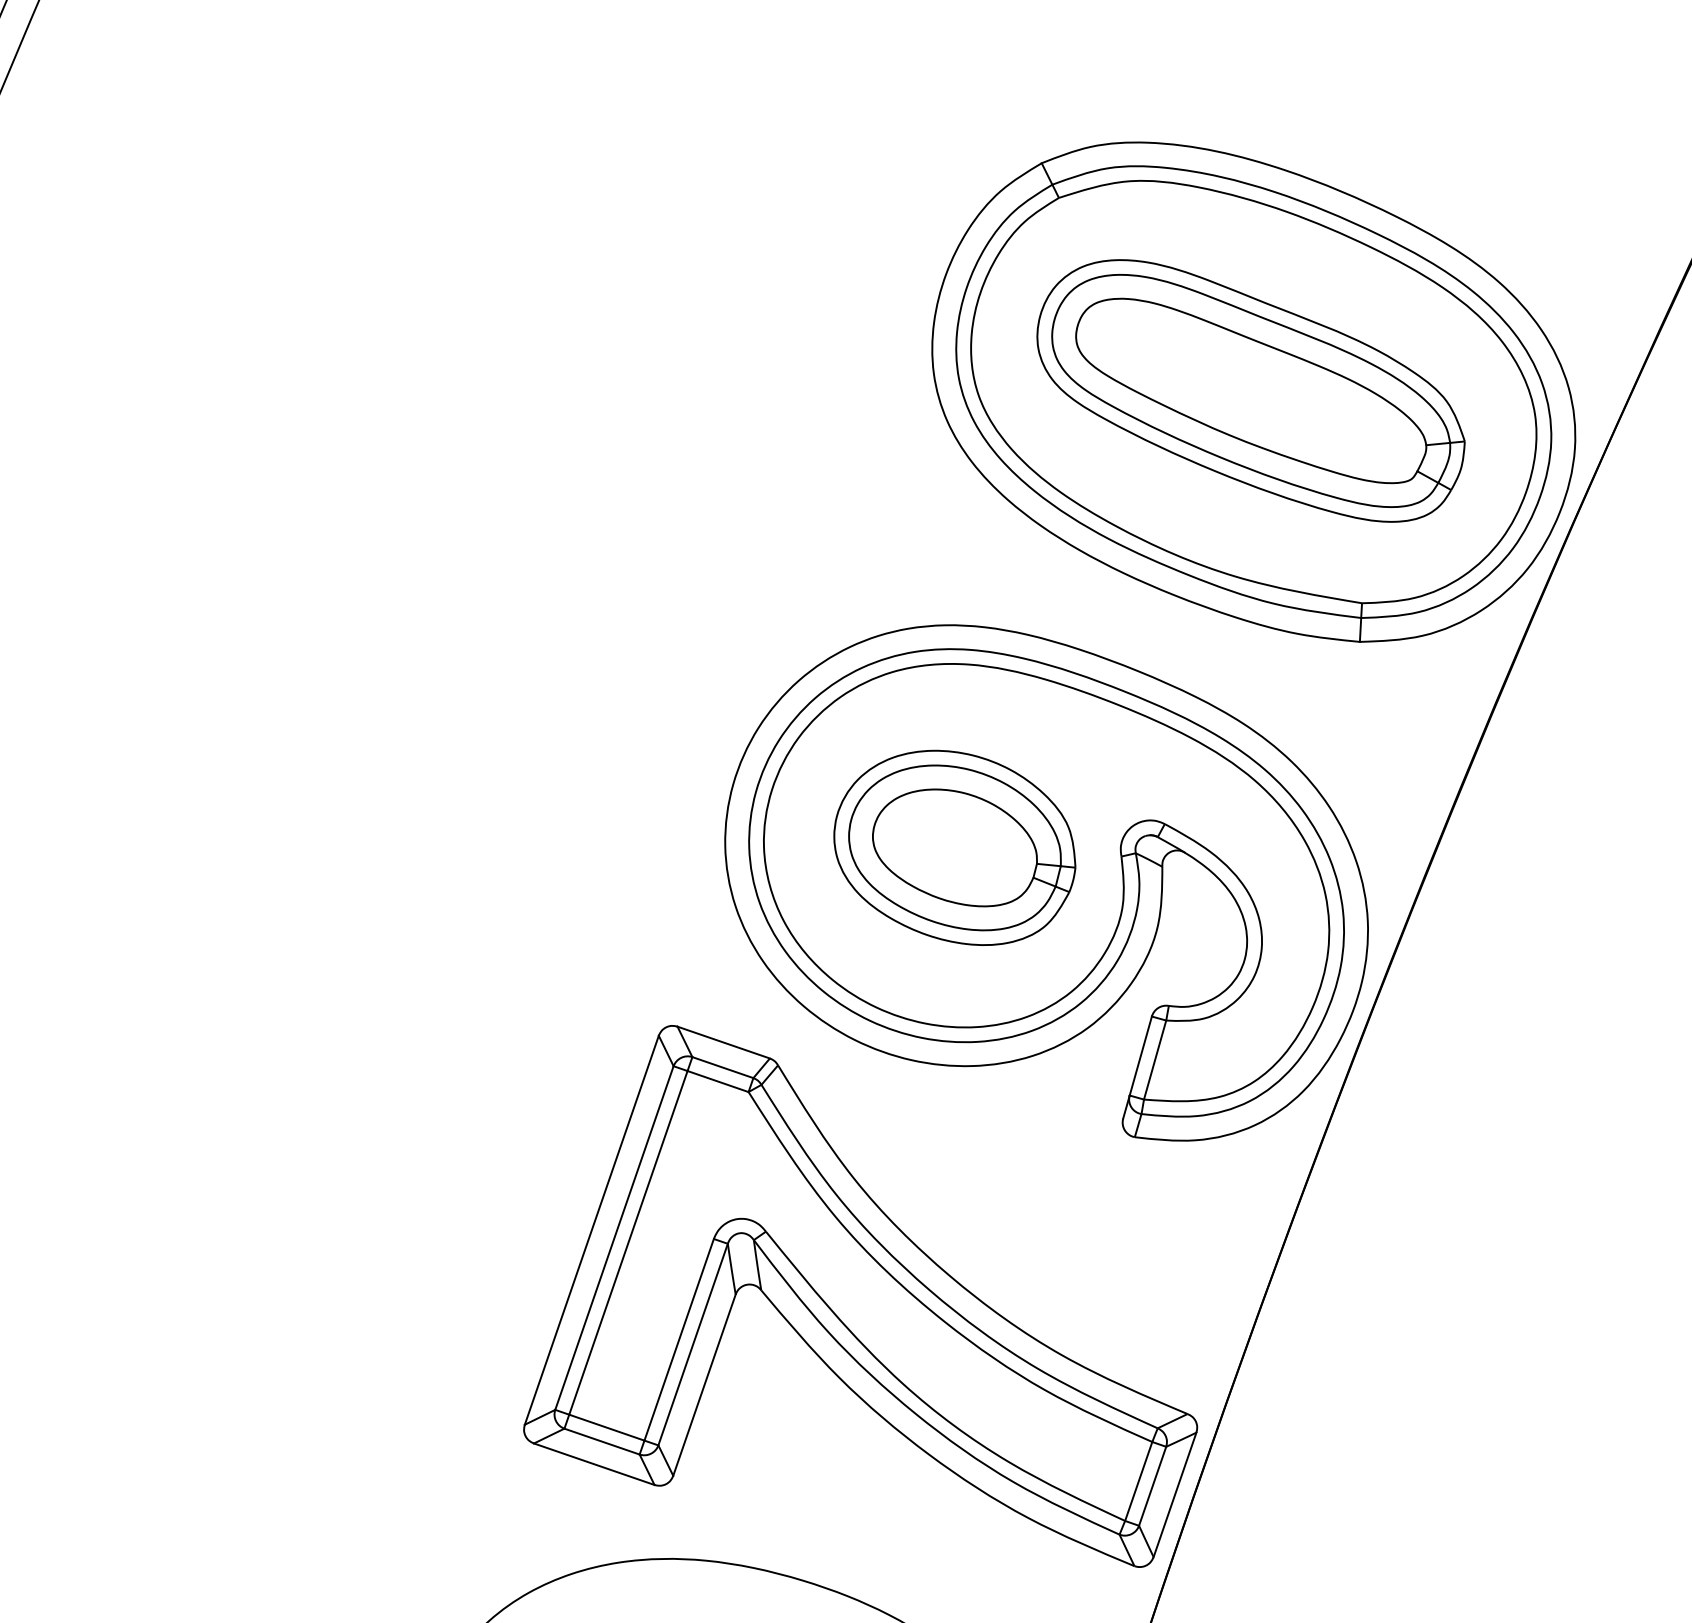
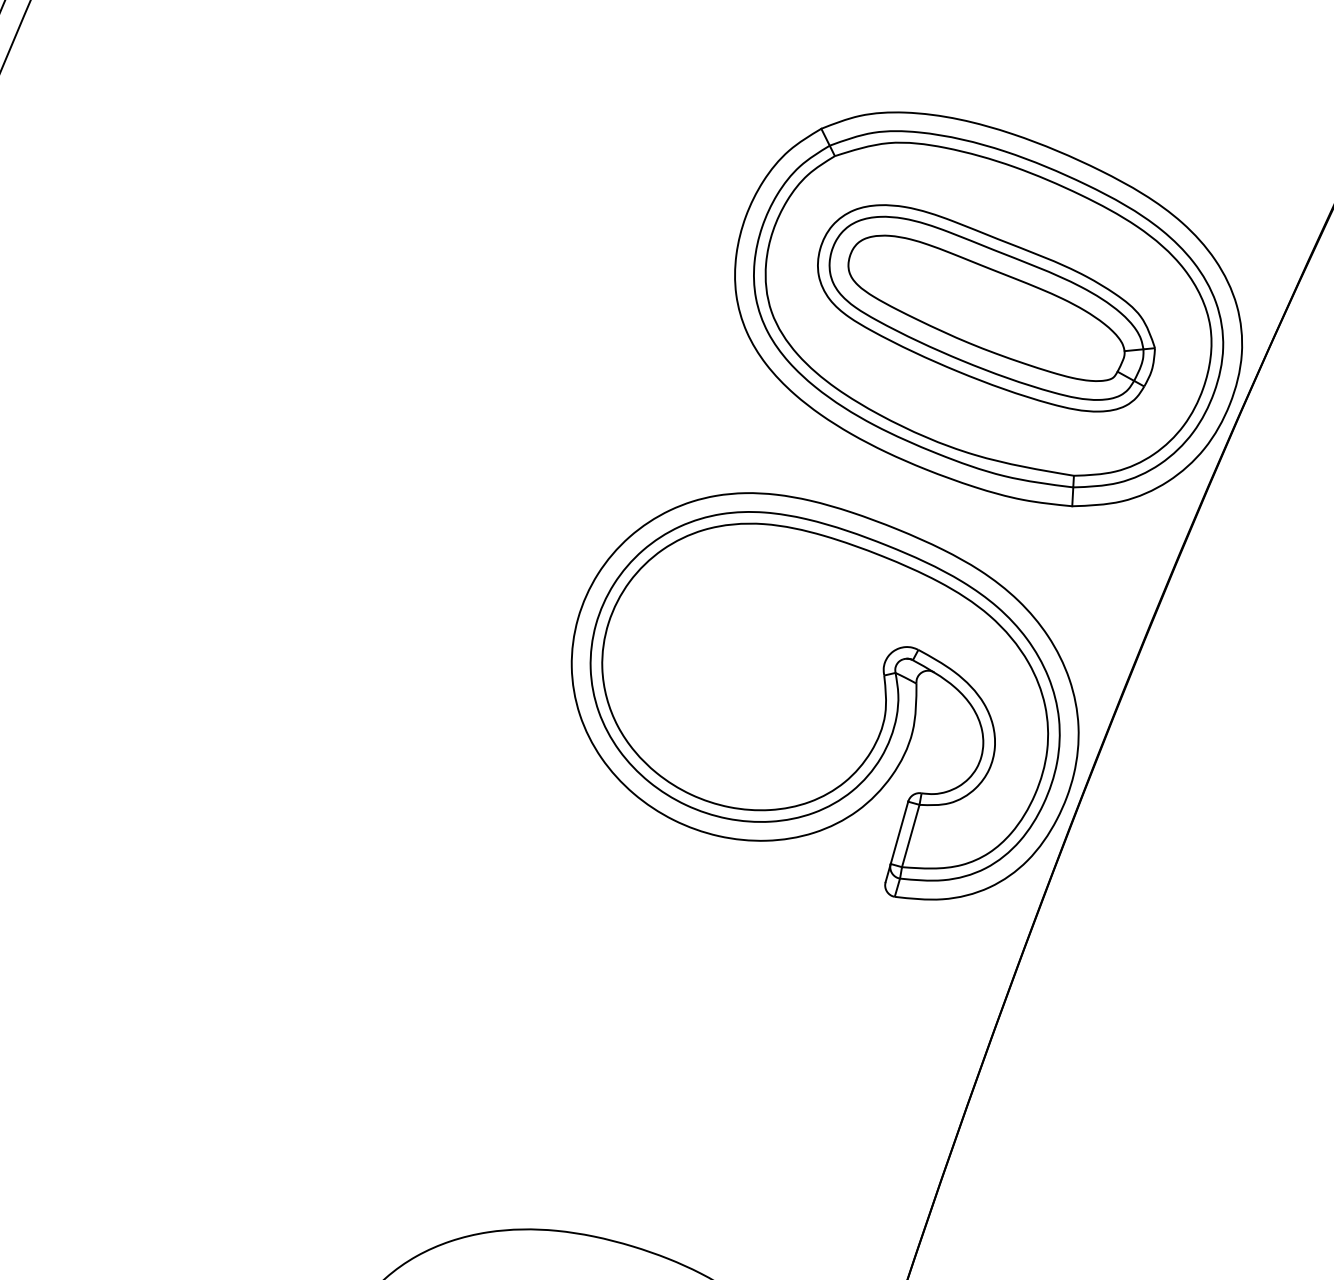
part: (954, 847) -> (752, 668), removed
part: (860, 1296) -> (678, 1022), removed

